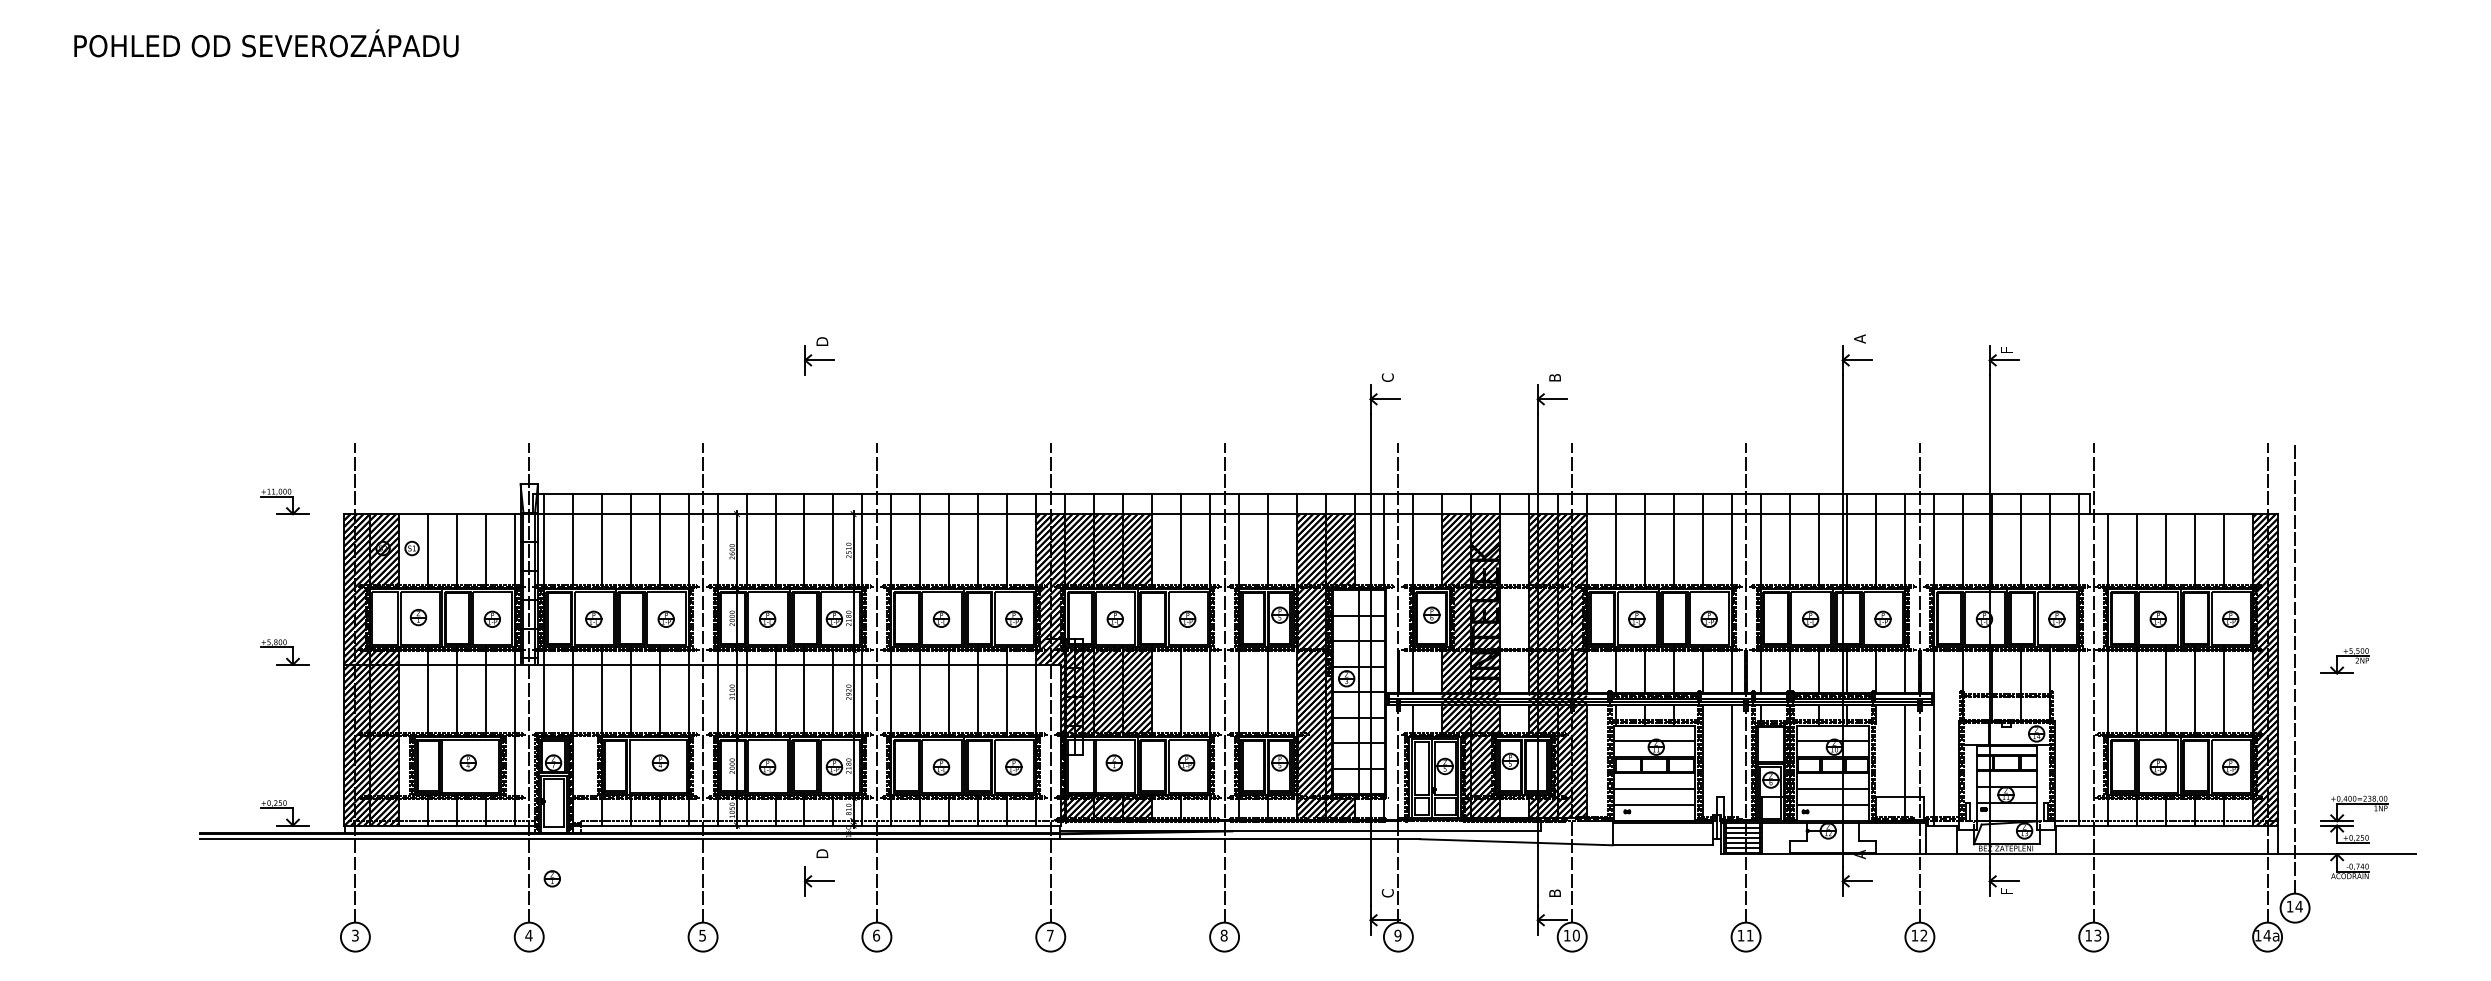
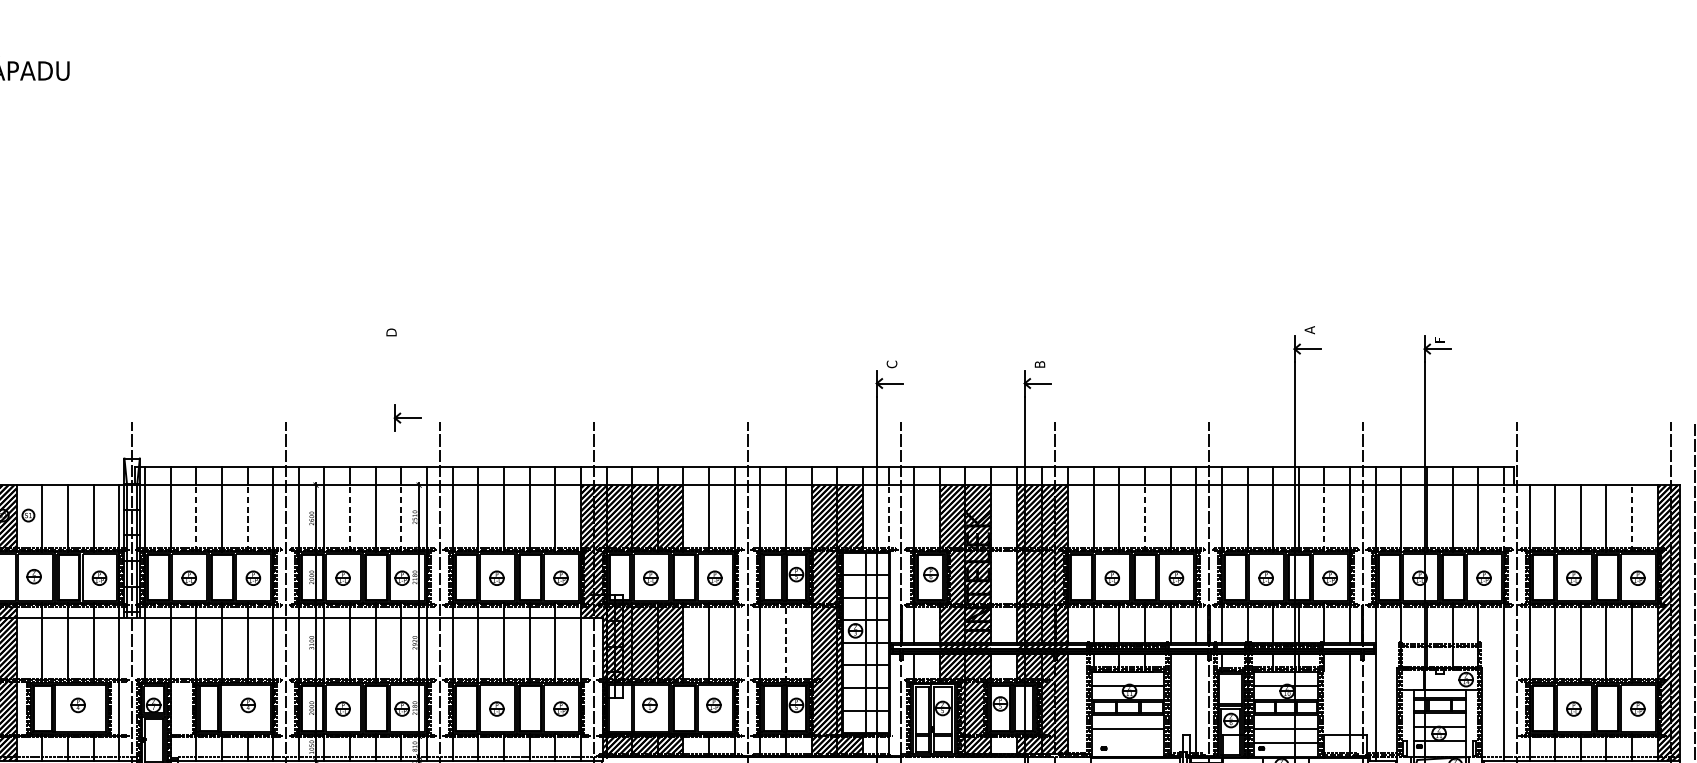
part: (819, 360) -> (407, 418), moved
line: (601, 551) -> (196, 518), solid -> dashed
line: (659, 551) -> (247, 518), solid -> dashed
line: (775, 551) -> (350, 518), solid -> dashed
line: (833, 551) -> (401, 518), solid -> dashed
line: (1383, 551) -> (888, 518), solid -> dashed
line: (1673, 551) -> (1144, 518), solid -> dashed
line: (1876, 551) -> (1324, 518), solid -> dashed
line: (2079, 551) -> (1504, 518), solid -> dashed
line: (2224, 551) -> (1632, 518), solid -> dashed
line: (1268, 692) -> (786, 643), solid -> dashed
line: (1654, 805) -> (1127, 743), removed

